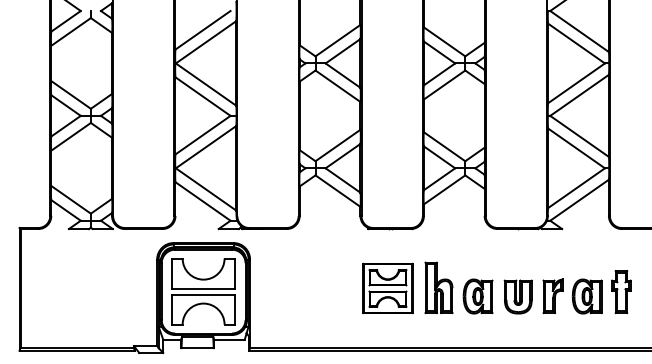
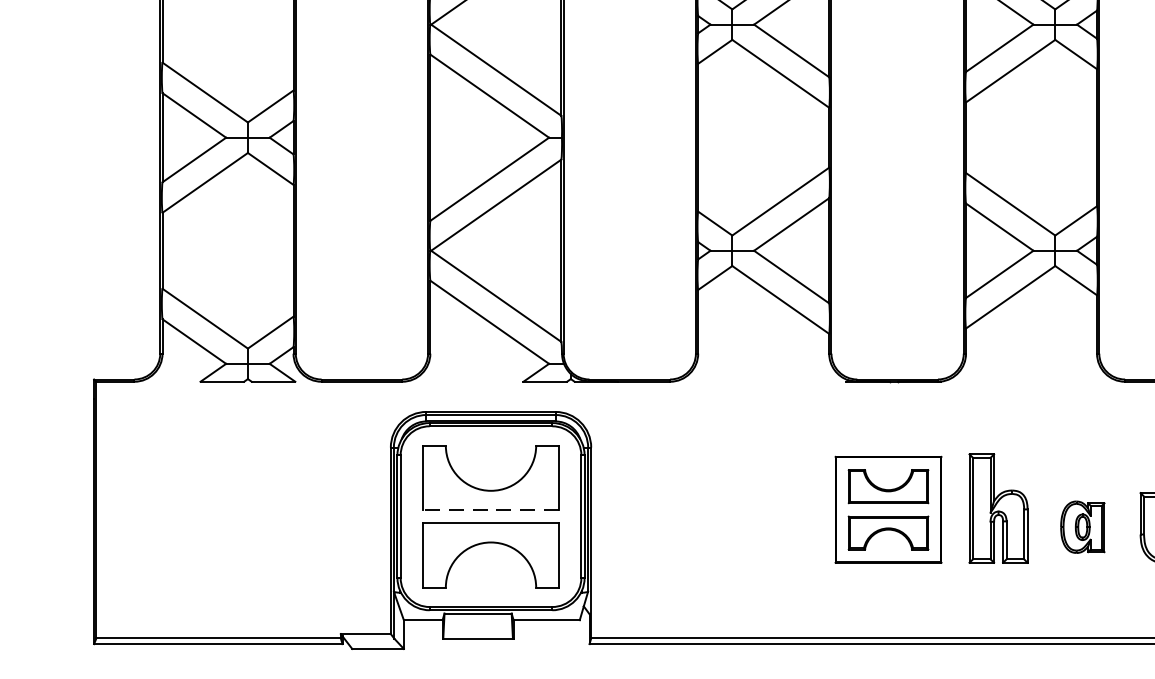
line: (203, 288) -> (490, 509), solid -> dashed
part: (477, 296) -> (1081, 527), size x0.7

